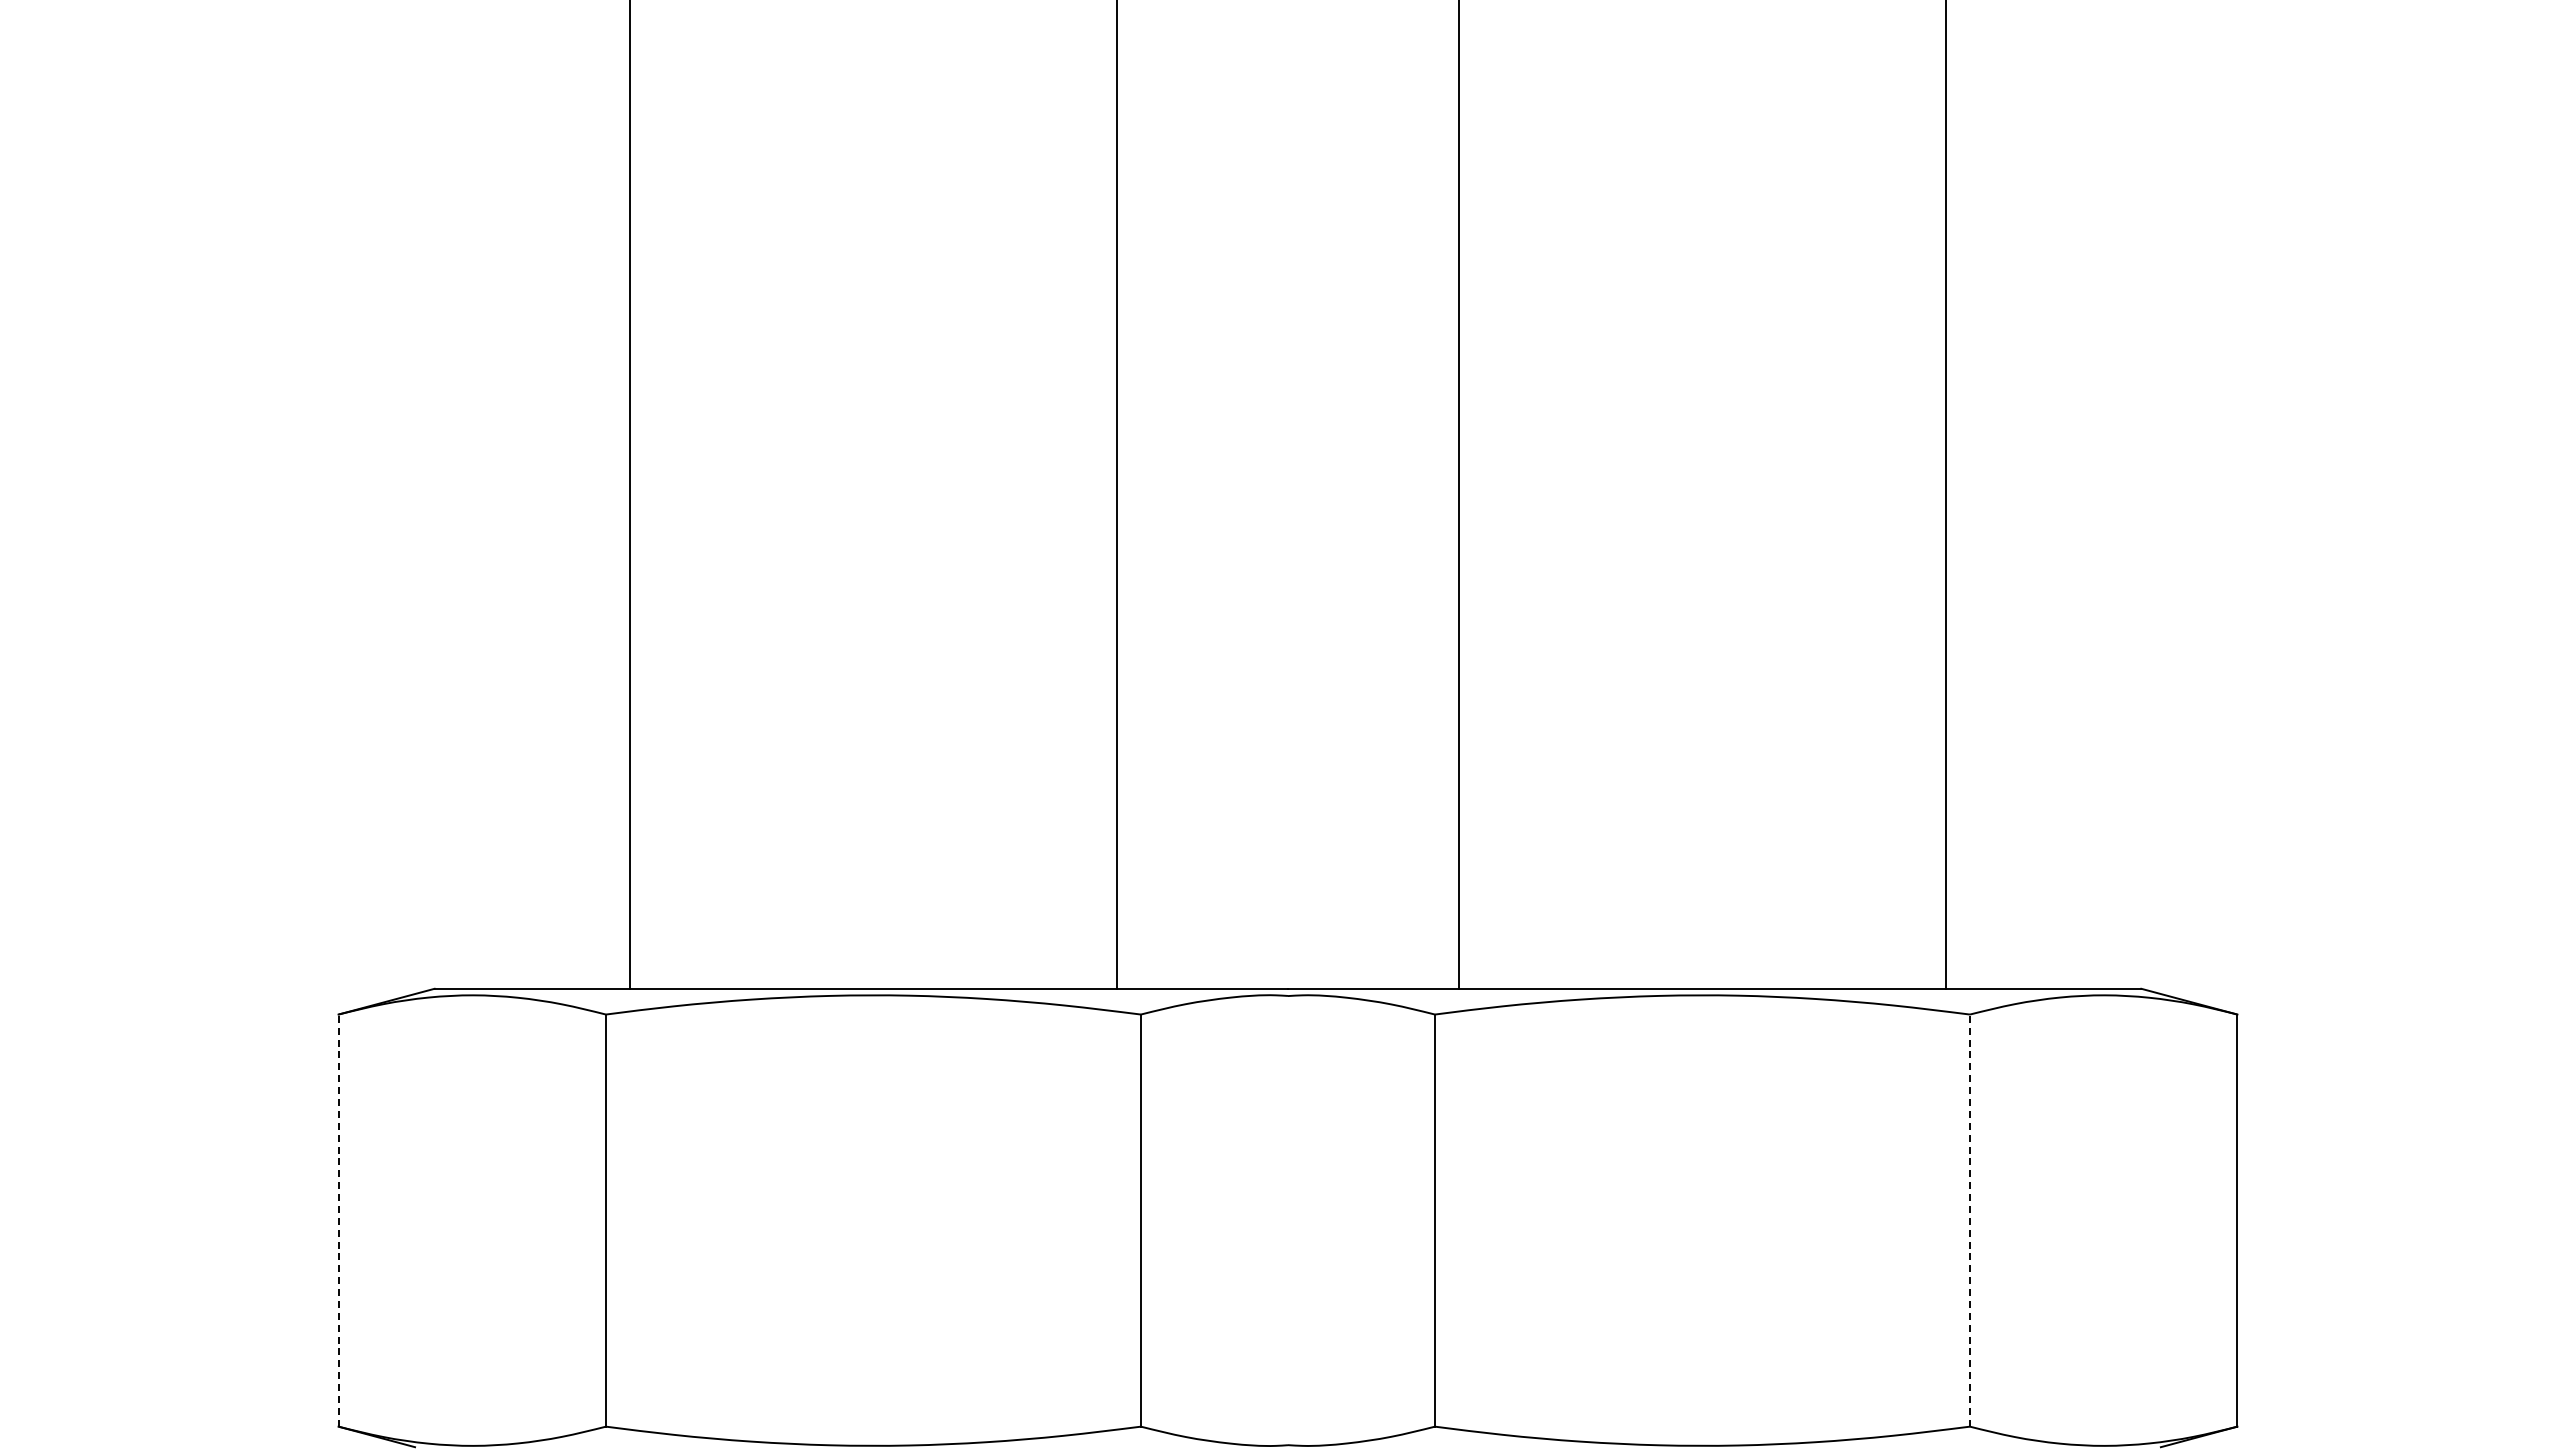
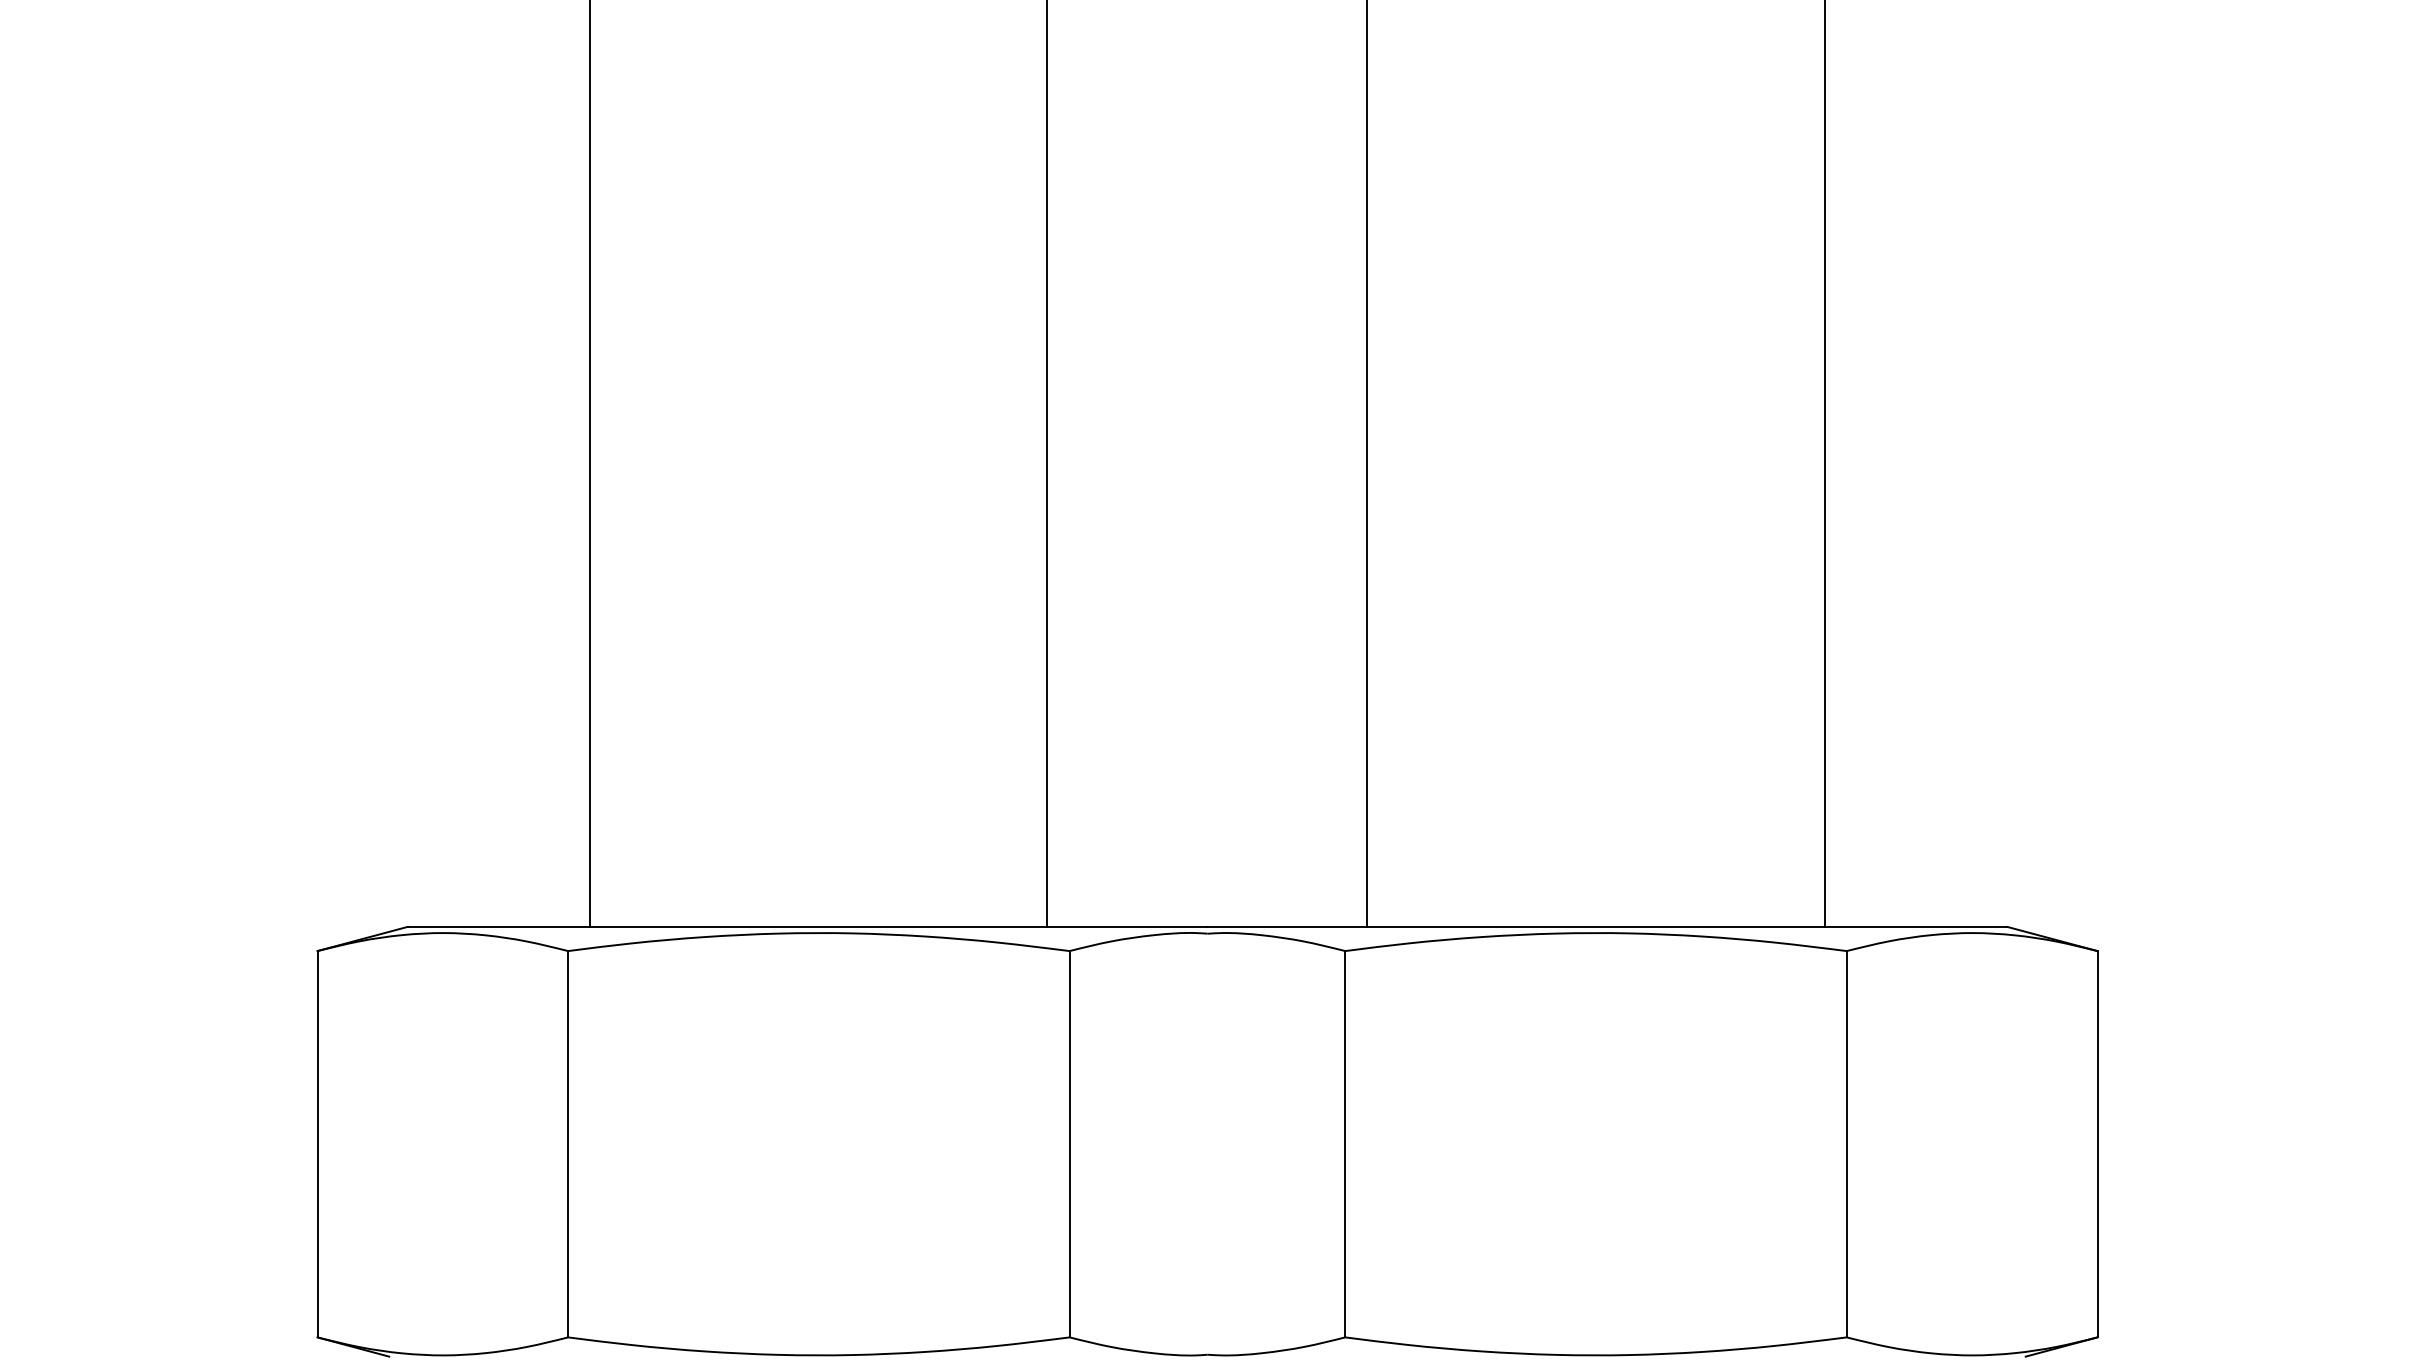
line: (338, 1220) -> (317, 1144), dashed -> solid
line: (1969, 1220) -> (1846, 1144), dashed -> solid

